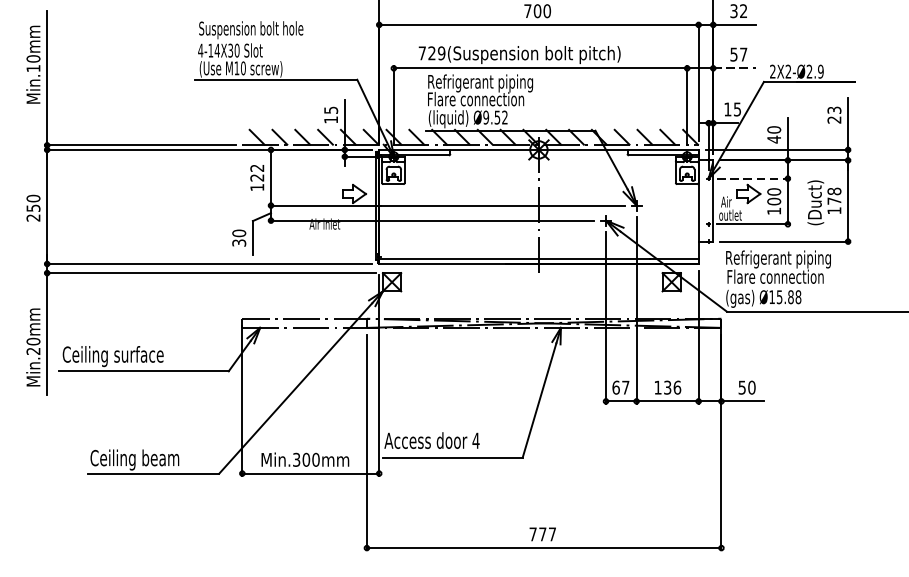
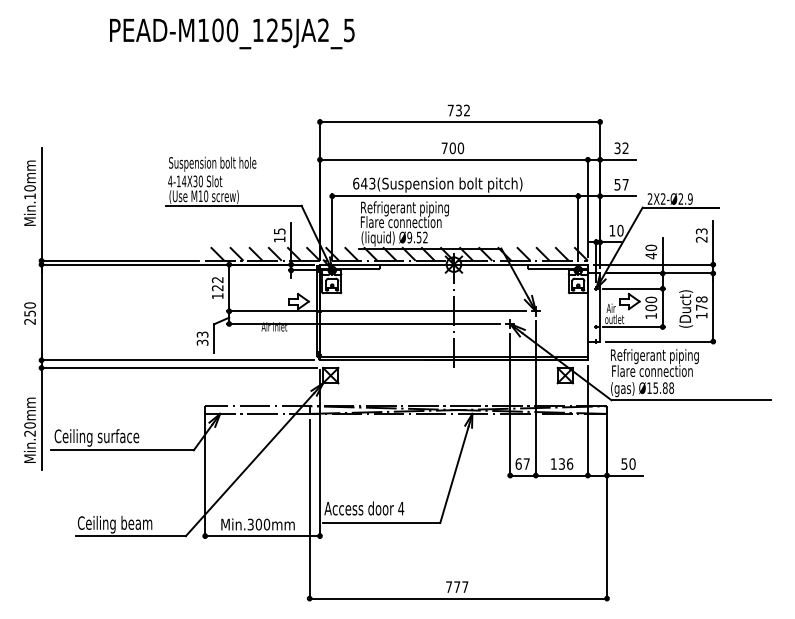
text: (432, 53) -> (364, 183), 729(Suspension -> 643(Suspension
line: (735, 68) -> (618, 196), dashed -> solid
text: (737, 109) -> (620, 230), 15 -> 10
line: (754, 178) -> (634, 288), dashed -> solid
text: (239, 233) -> (202, 334), 30 -> 33

